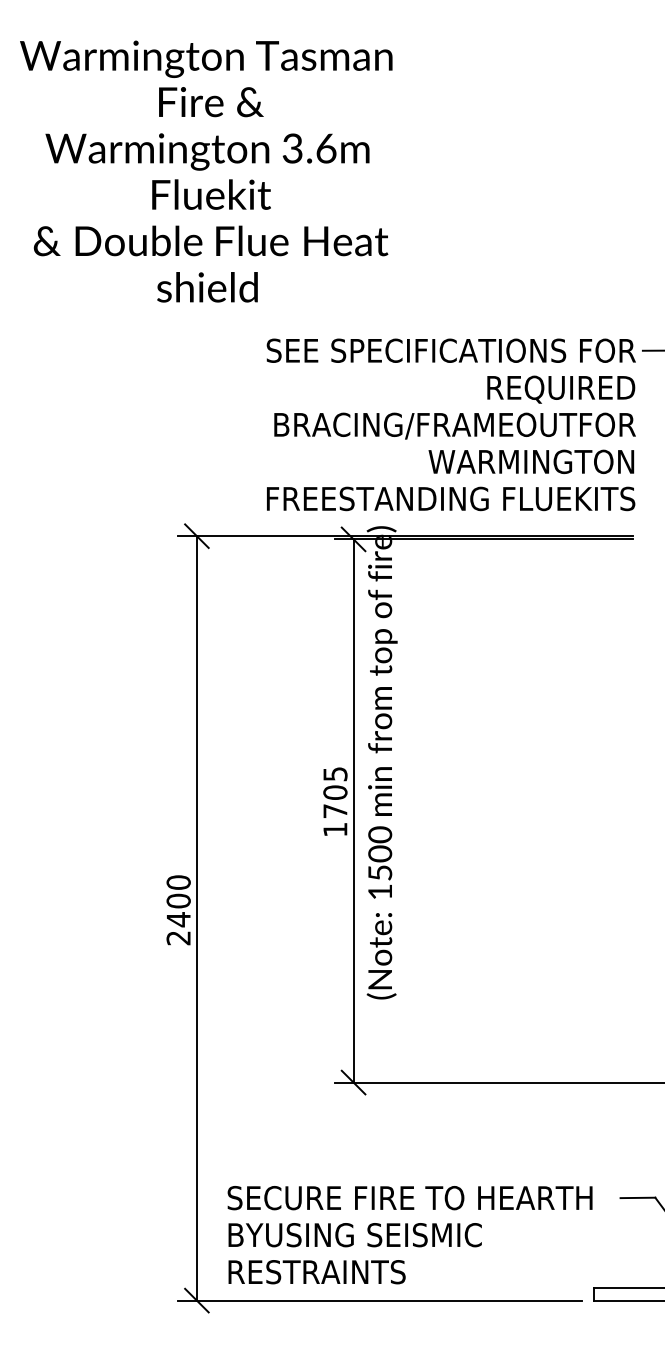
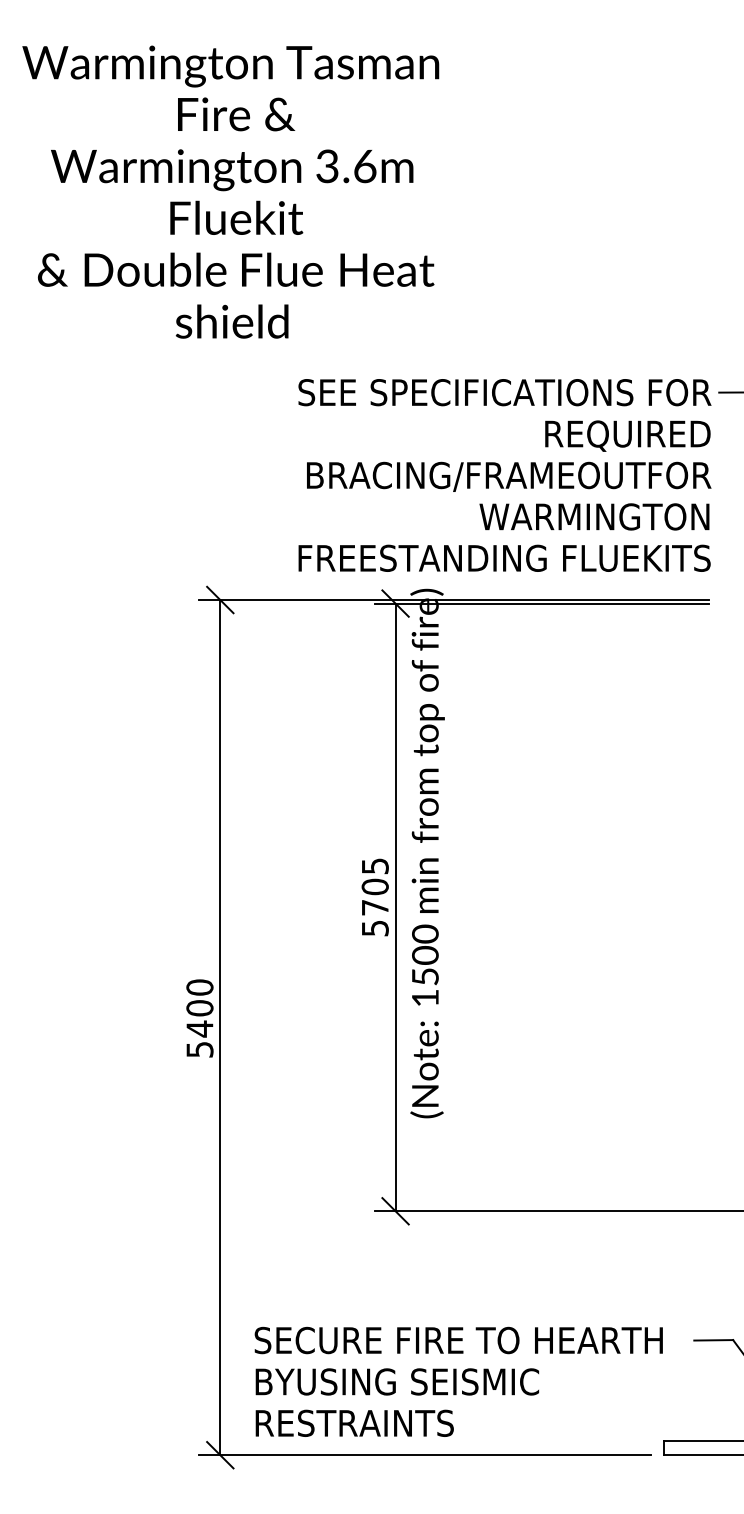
text: (335, 829) -> (375, 928), 1705 -> 5705
text: (178, 938) -> (199, 1050), 2400 -> 5400

